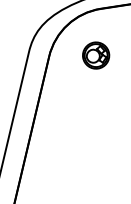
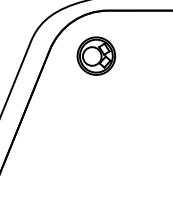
part: (96, 54) -> (96, 55), size x1.43

